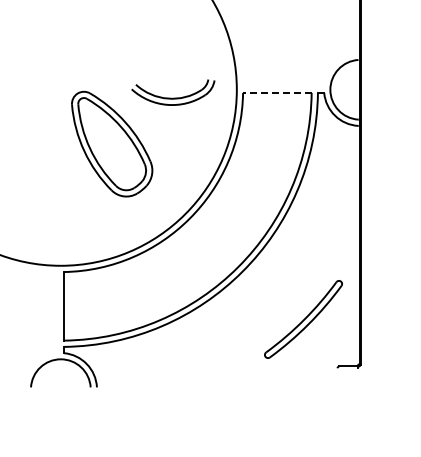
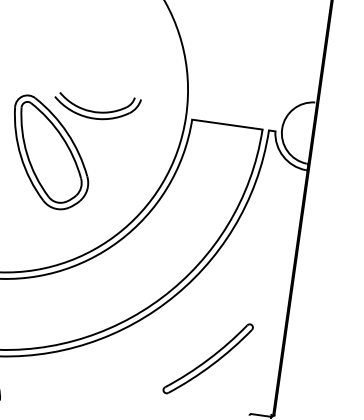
part: (173, 92) -> (97, 105), moved
line: (276, 92) -> (226, 124), dashed -> solid
part: (303, 319) -> (208, 358), moved

